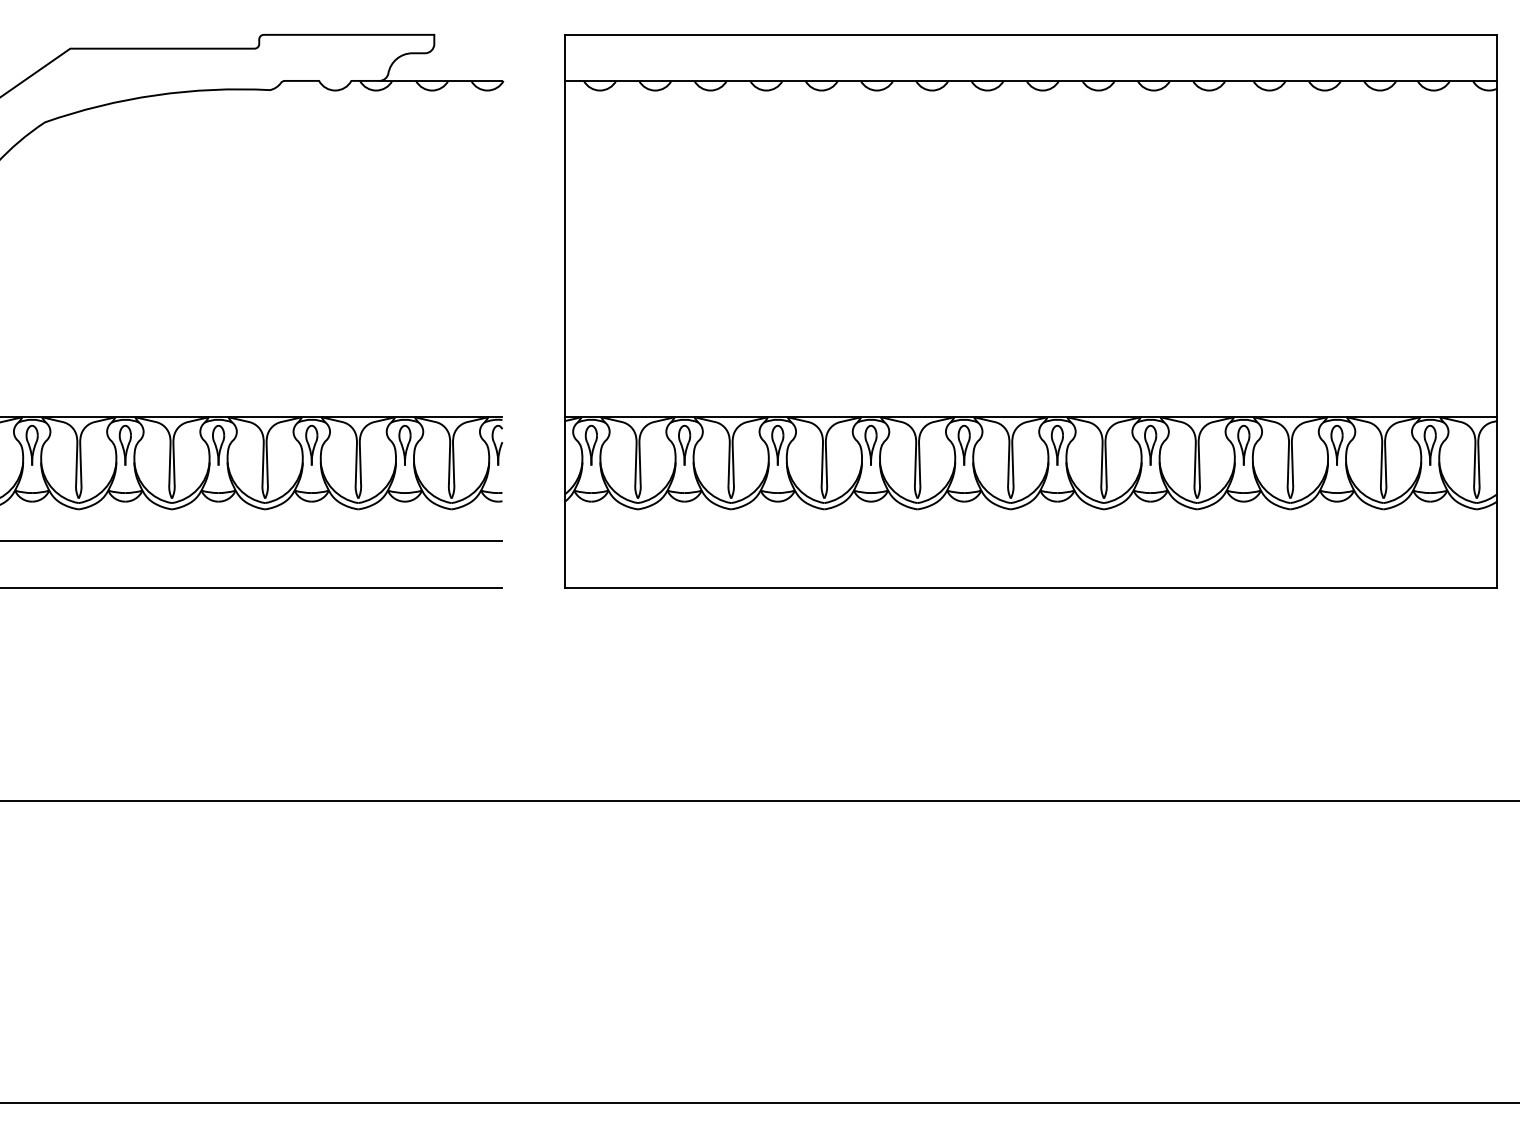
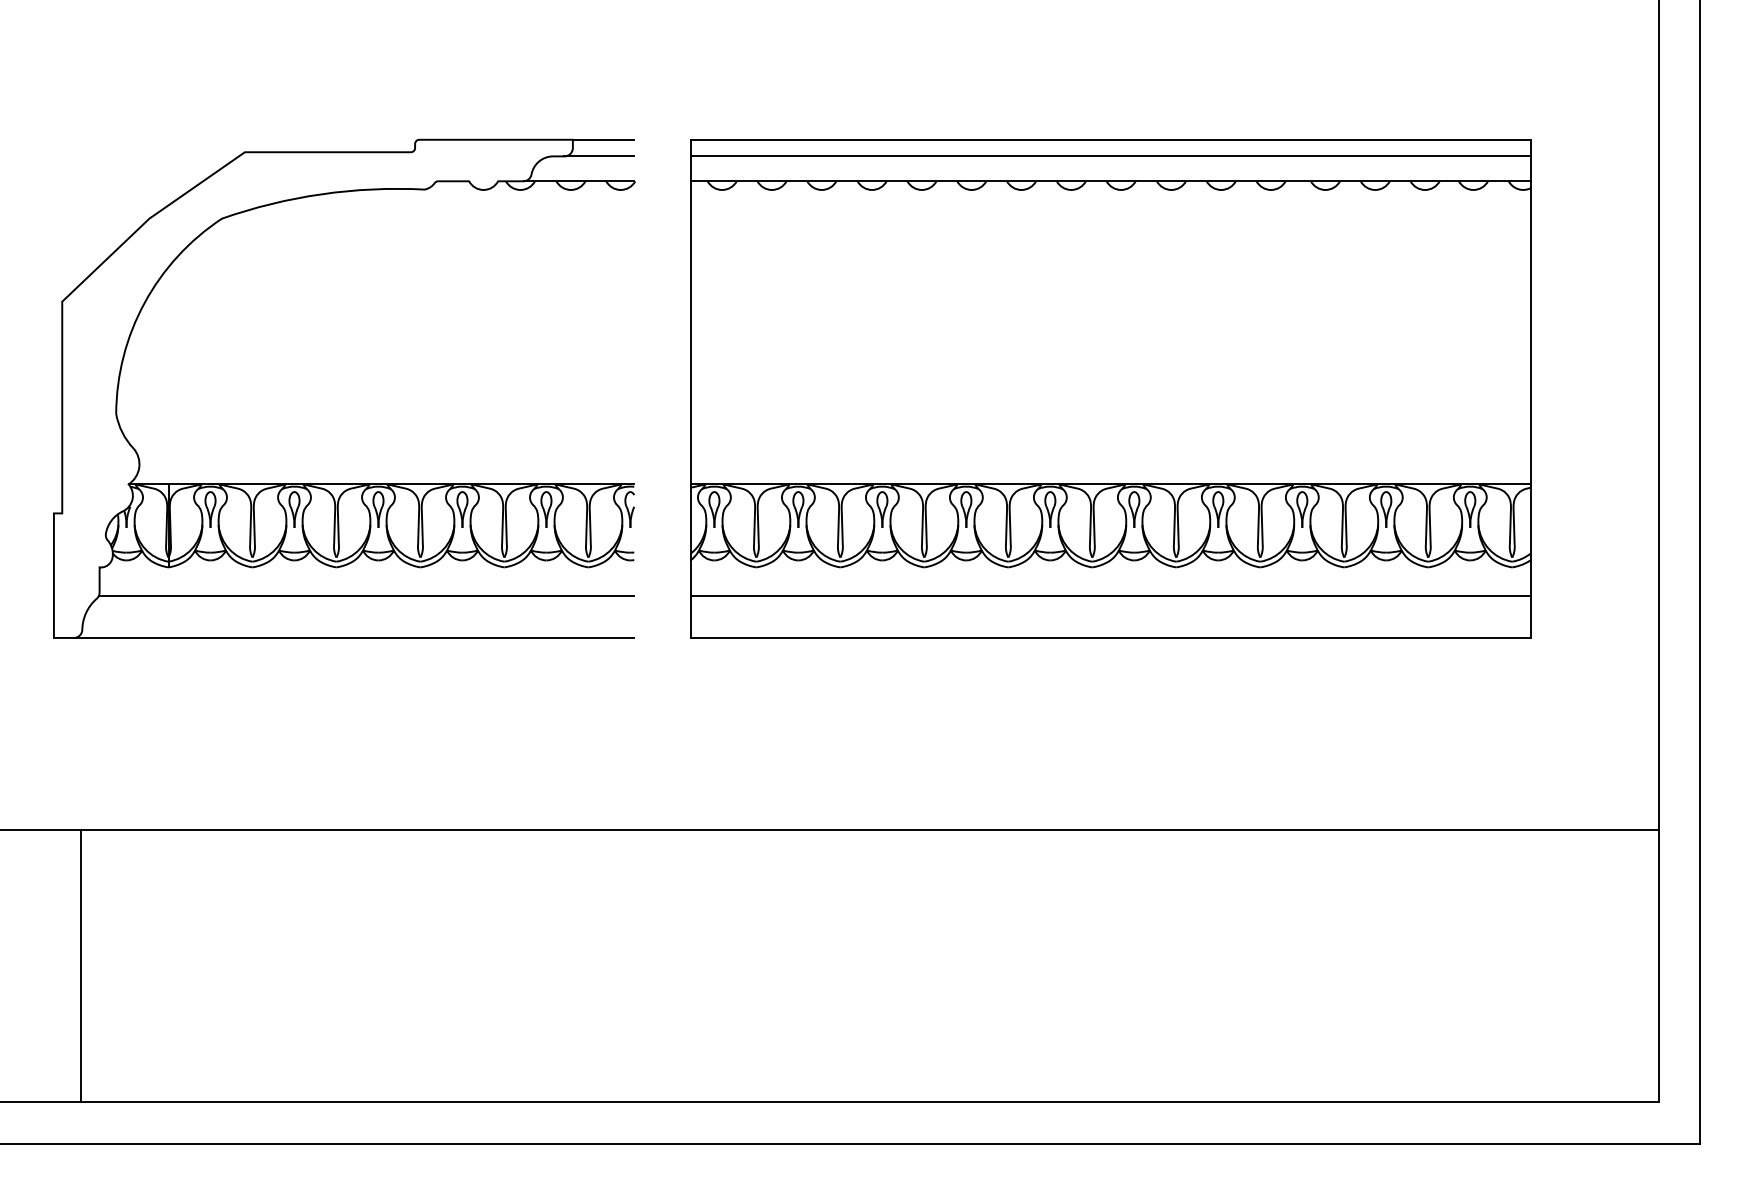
line: (468, 34) -> (603, 139), added
line: (463, 53) -> (599, 156), added
line: (1030, 53) -> (1110, 156), added
line: (1030, 540) -> (1110, 595), added

